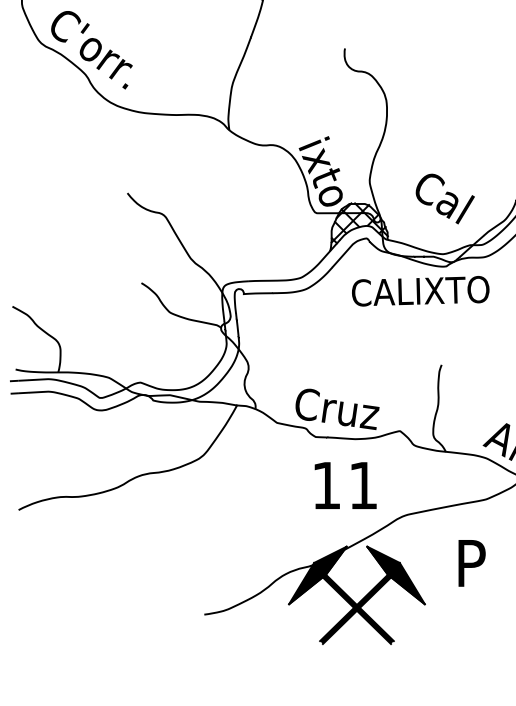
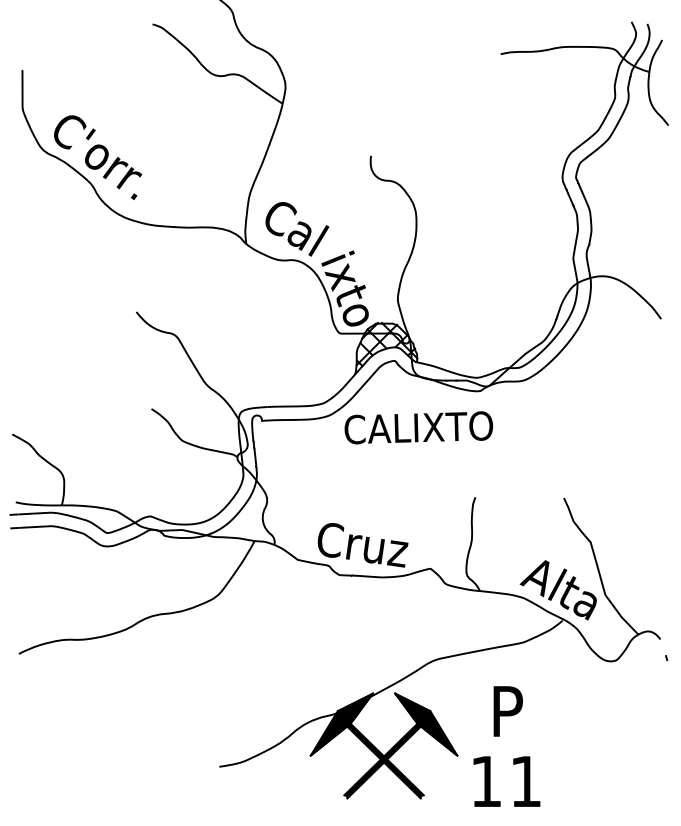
text: (445, 199) -> (297, 229), moved
text: (420, 290) -> (418, 427), moved
text: (345, 485) -> (506, 781), moved

